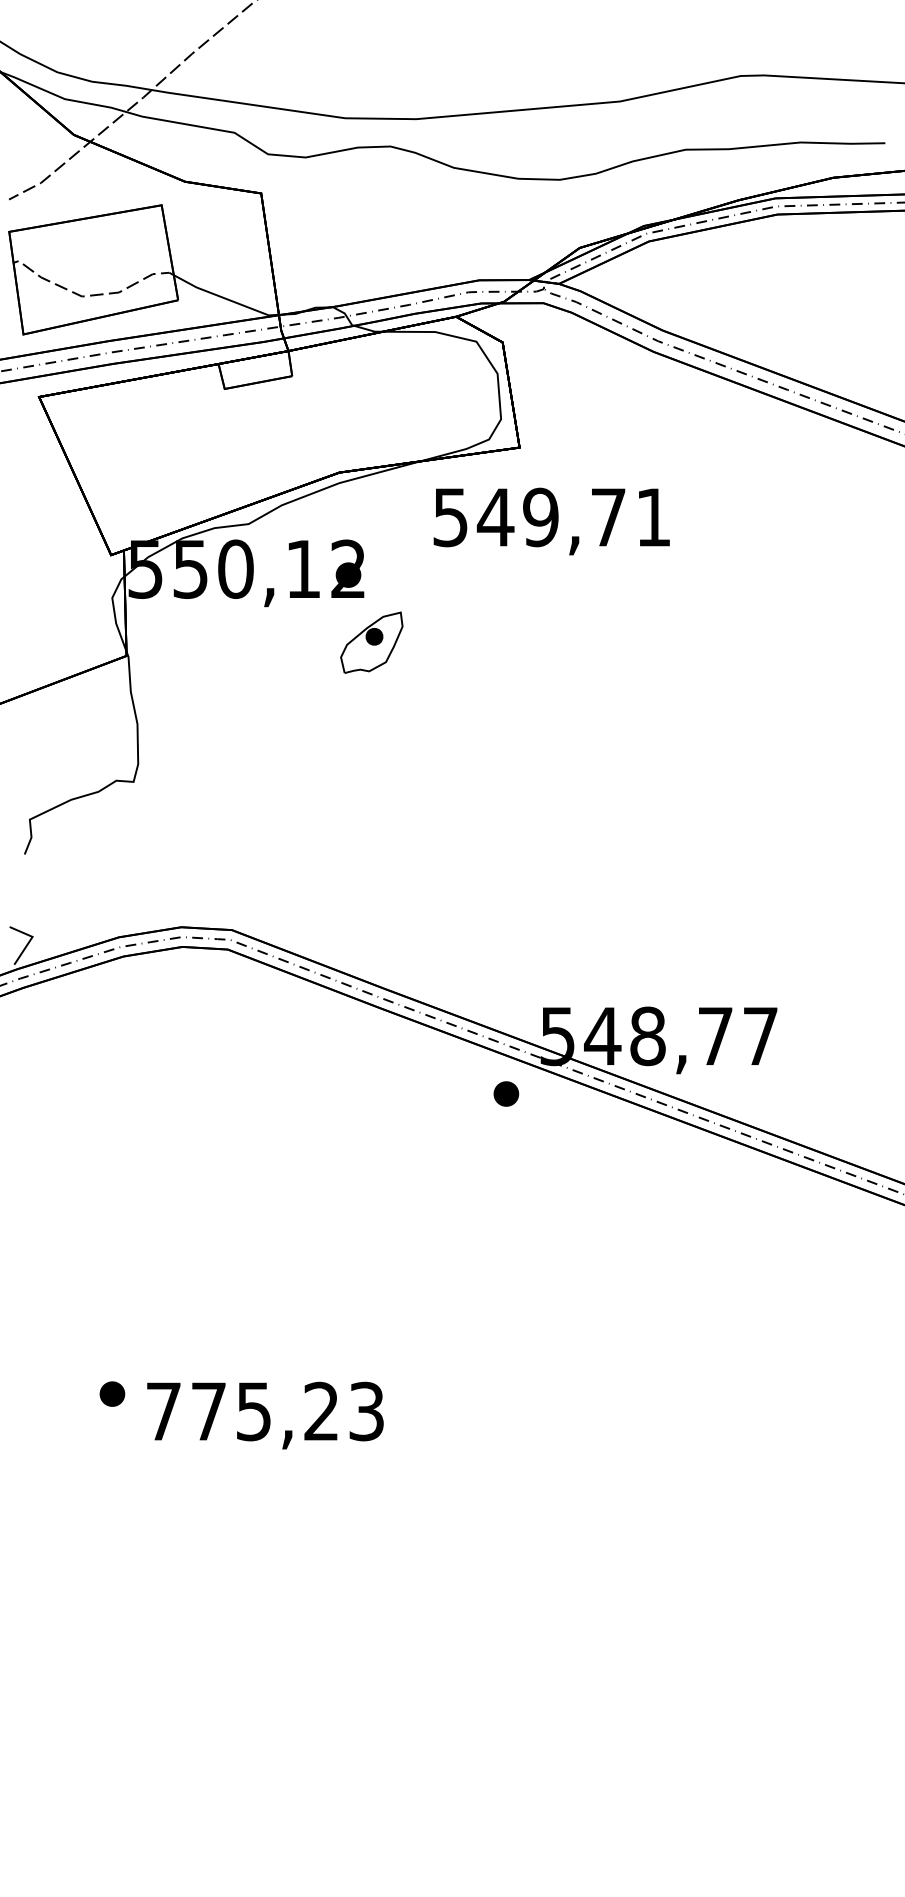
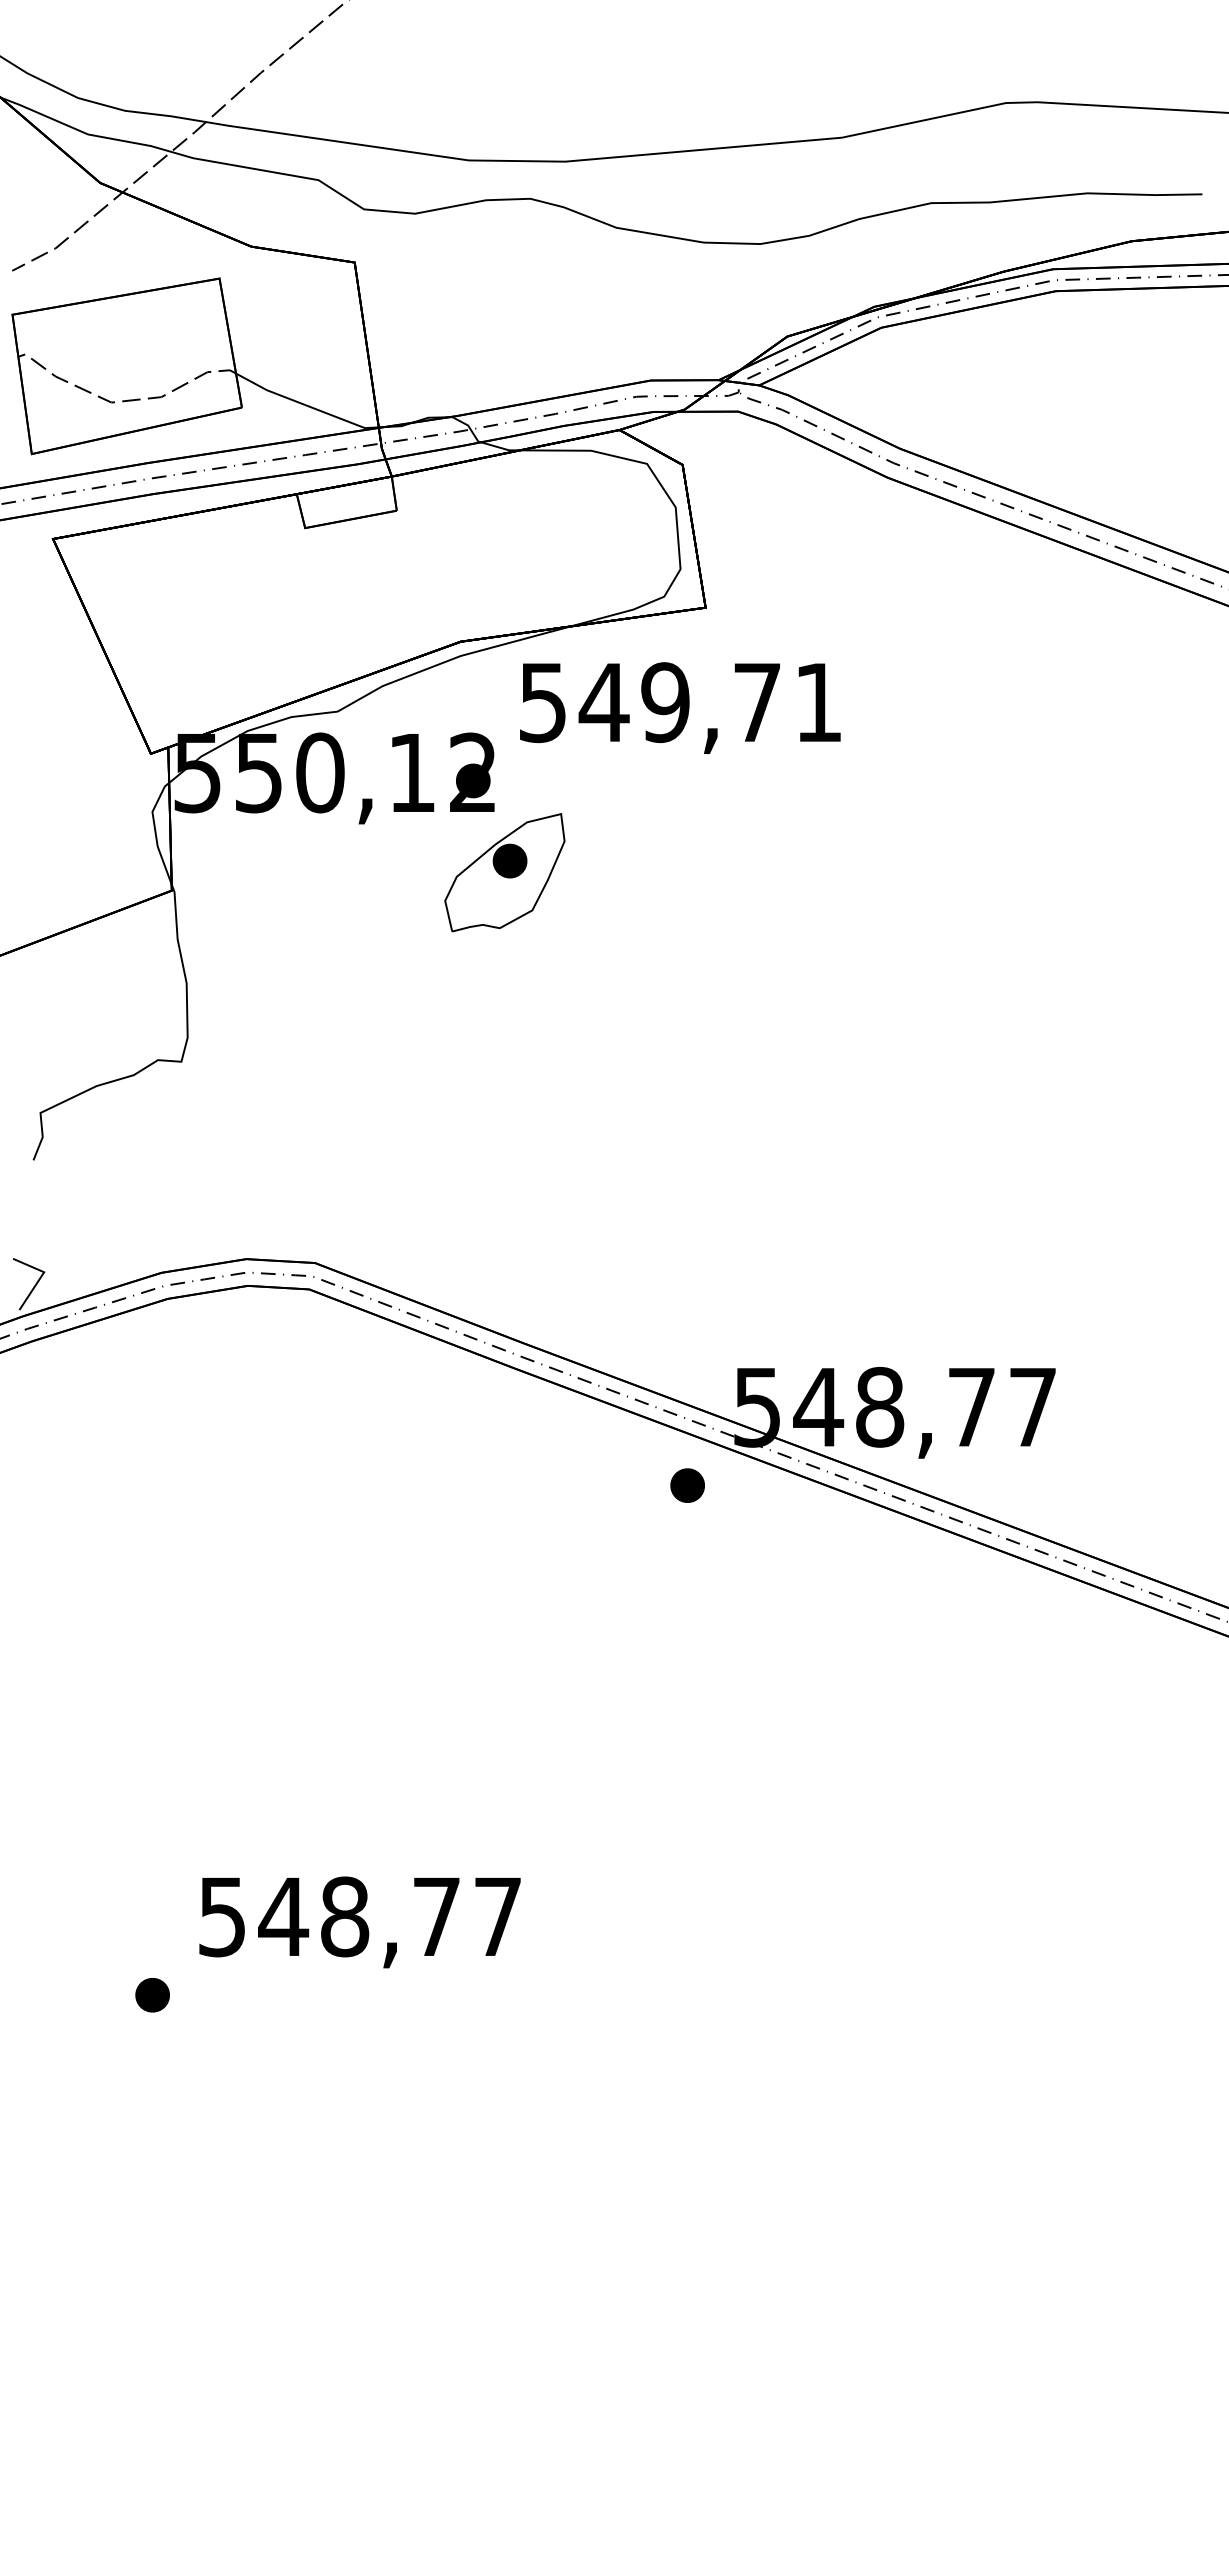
text: (551, 521) -> (680, 707), moved
part: (371, 642) -> (504, 872), size x1.43
part: (112, 1394) -> (152, 1995), moved
text: (265, 1411) -> (360, 1916), 775,23 -> 548,77

